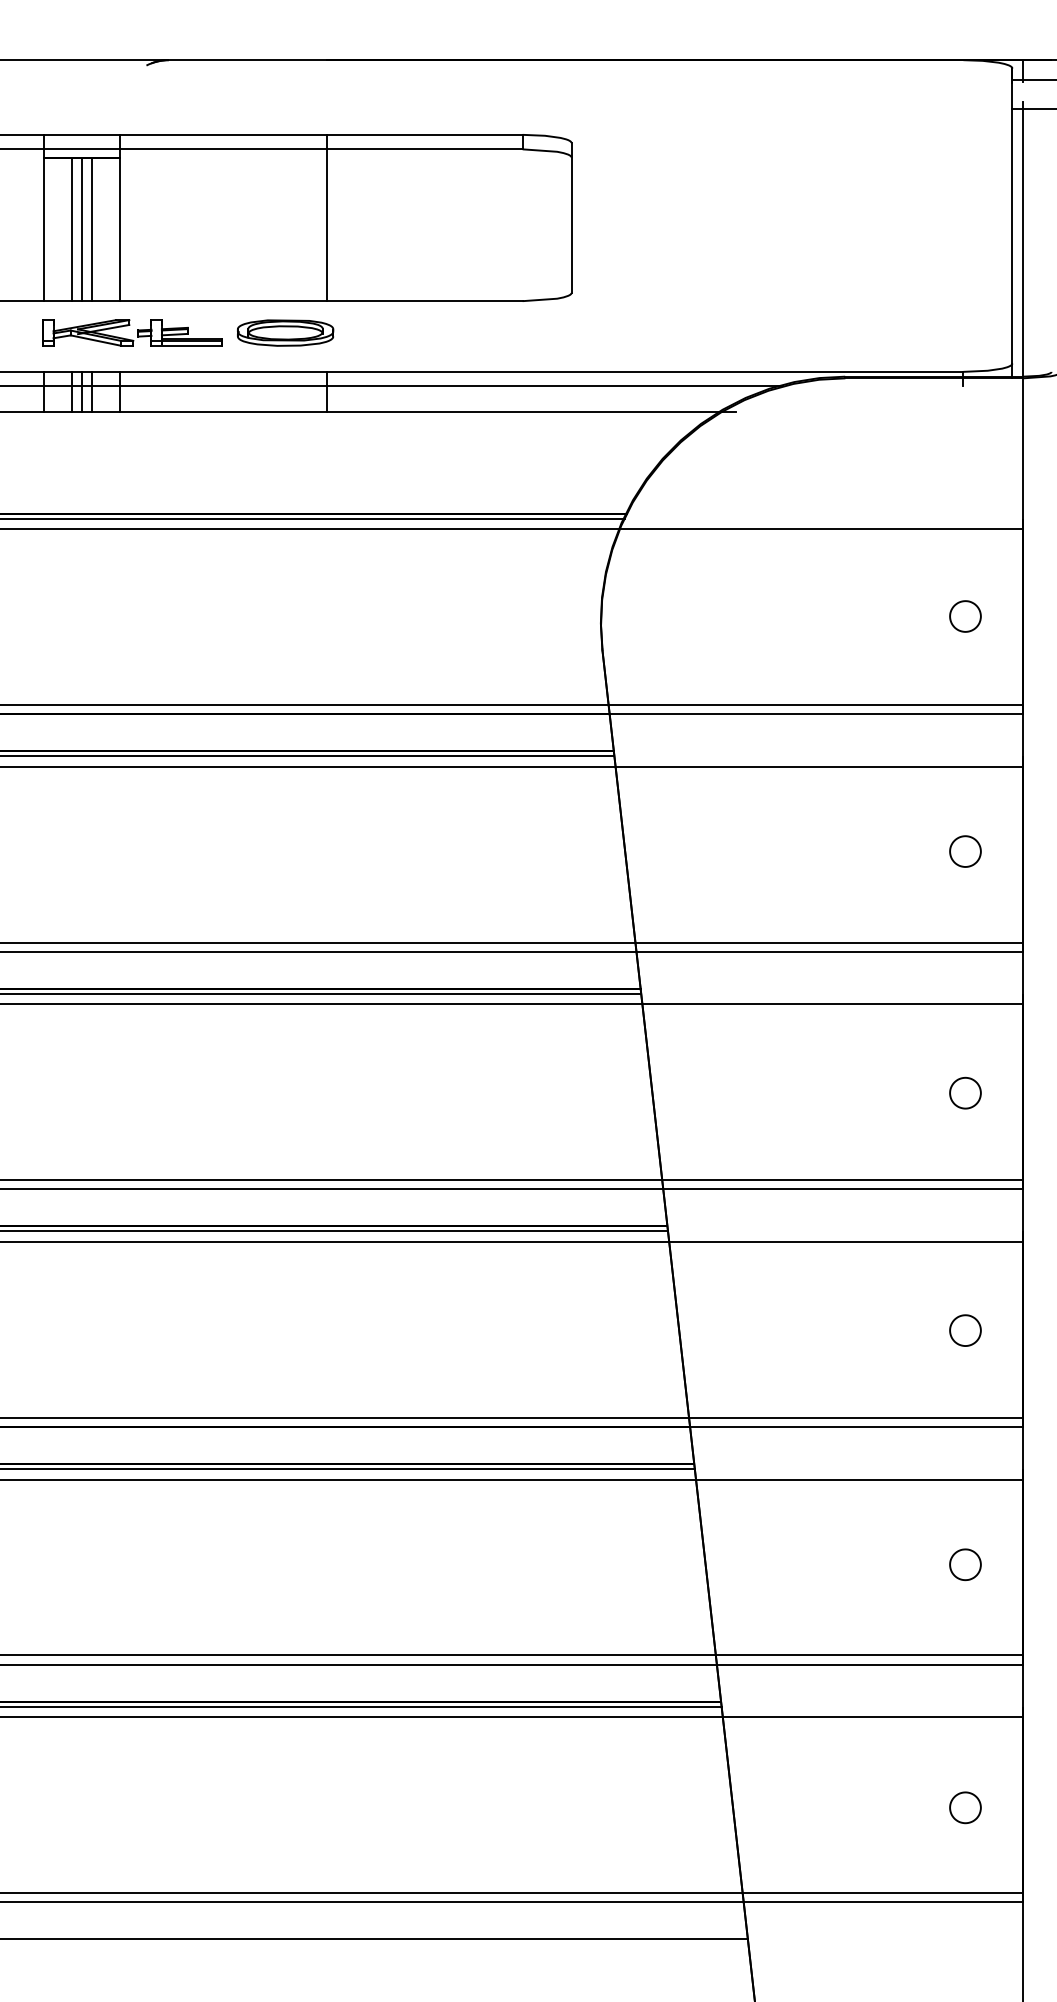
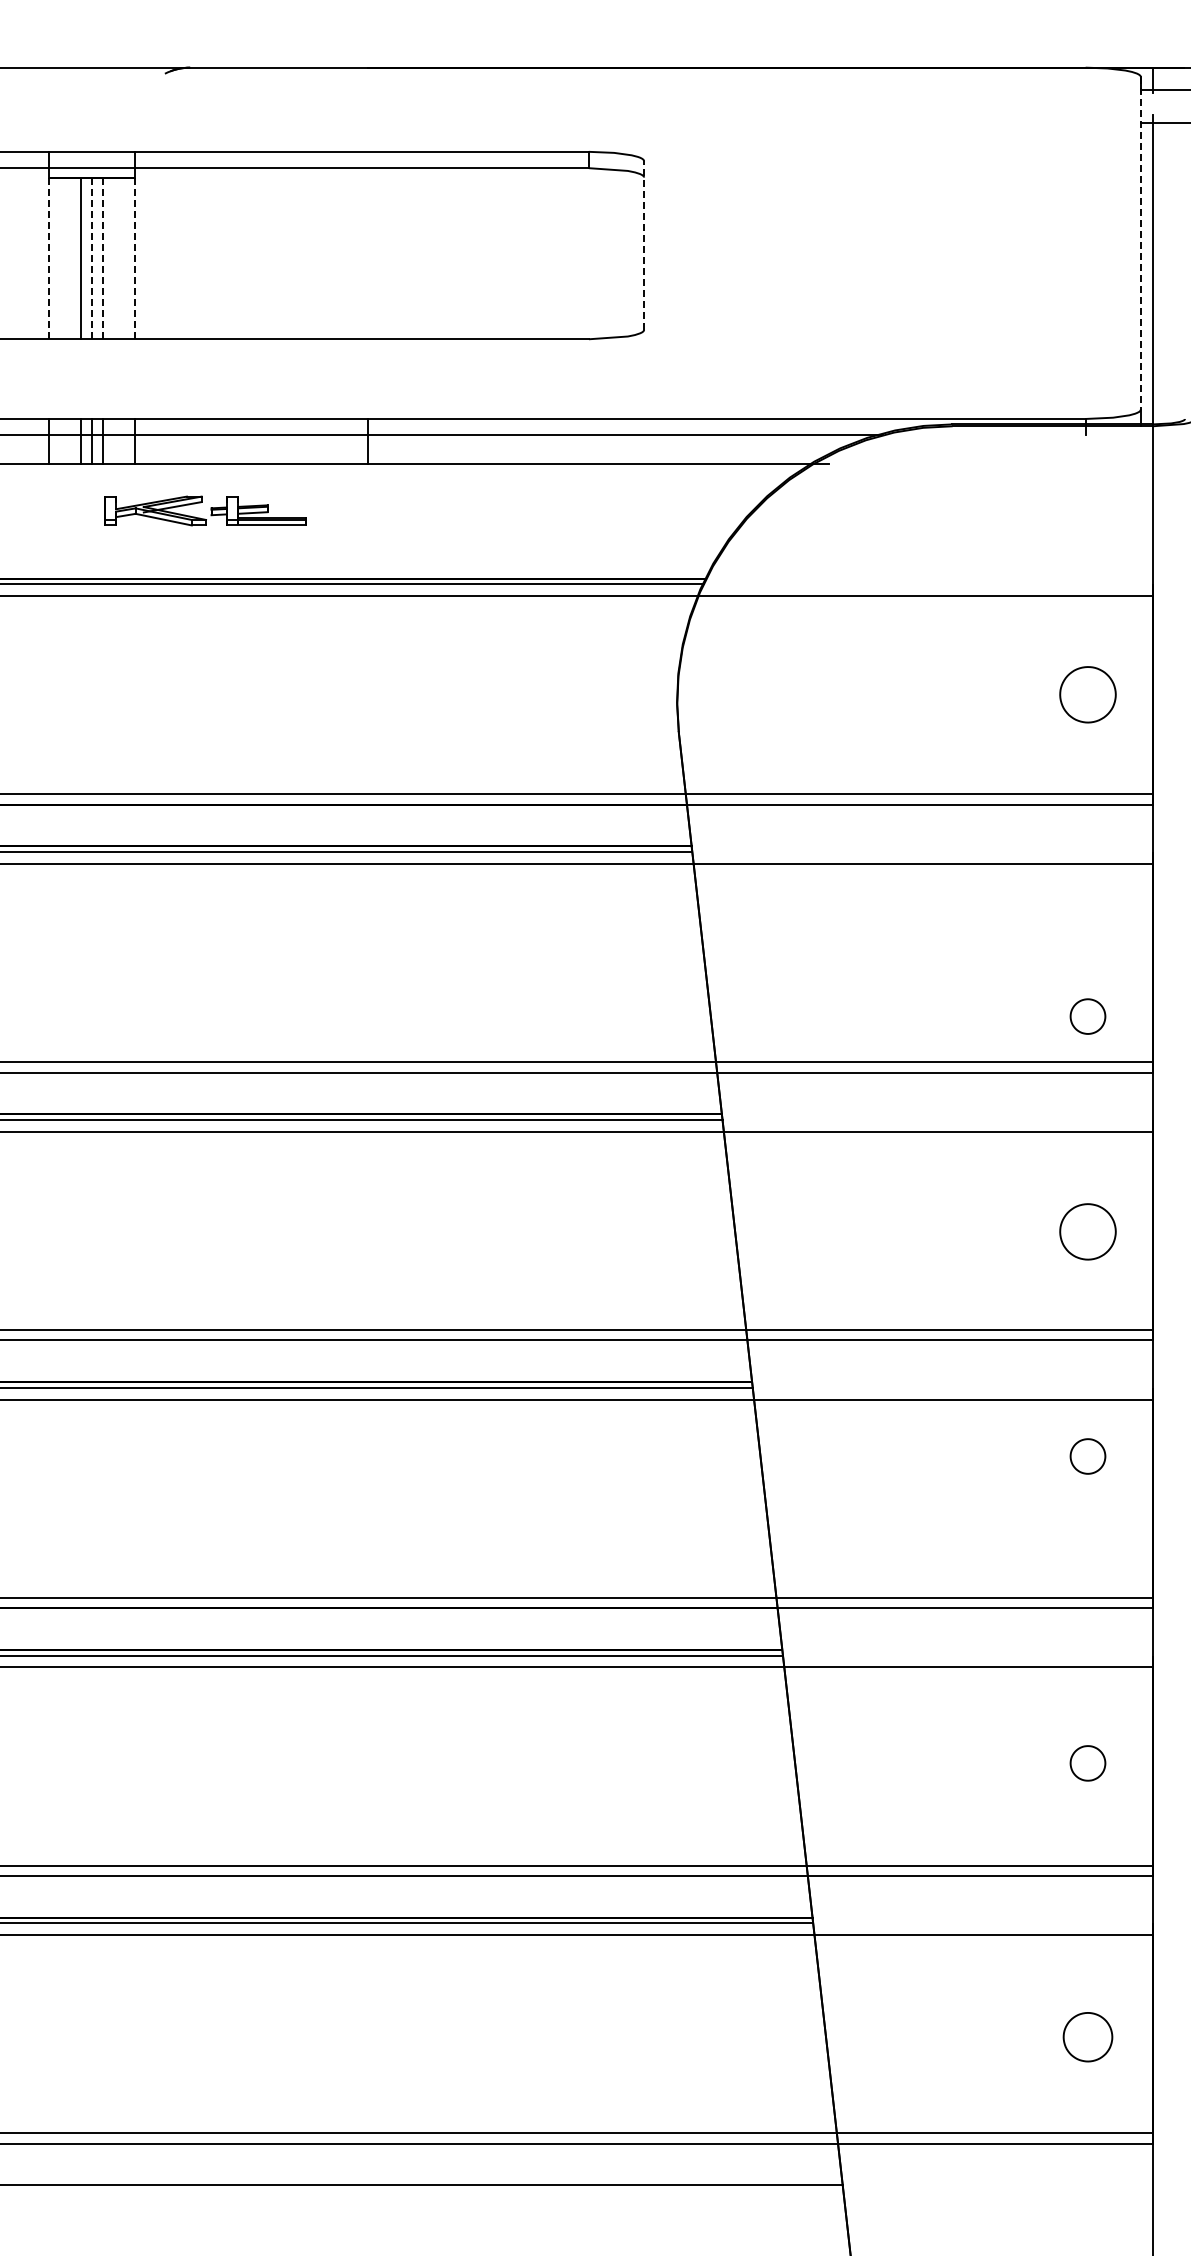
line: (1012, 216) -> (1140, 243), solid -> dashed
line: (327, 217) -> (368, 245), removed
line: (571, 217) -> (644, 245), solid -> dashed
line: (44, 229) -> (49, 258), solid -> dashed
line: (82, 229) -> (92, 258), solid -> dashed
line: (91, 229) -> (103, 258), solid -> dashed
line: (120, 229) -> (135, 258), solid -> dashed
part: (132, 332) -> (205, 510), moved
part: (285, 333) -> (321, 375), removed
part: (965, 616) -> (1087, 694), size x1.6
part: (965, 851) -> (1087, 1016), moved
part: (965, 1092) -> (1087, 1231), size x1.6
part: (965, 1330) -> (1087, 1456), moved
part: (965, 1807) -> (1087, 2037), size x1.4

